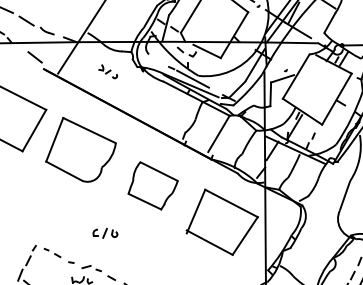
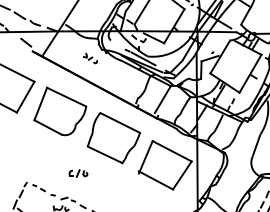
part: (108, 71) -> (90, 58), moved
part: (152, 186) -> (113, 138), size x1.43

